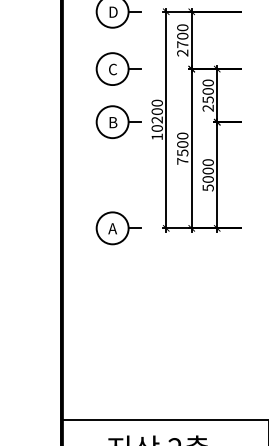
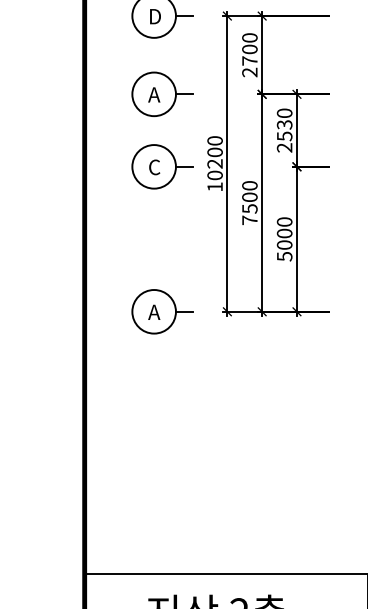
text: (112, 69) -> (154, 94), C -> A
text: (208, 91) -> (284, 124), 2500 -> 2530
text: (112, 122) -> (154, 167), B -> C

